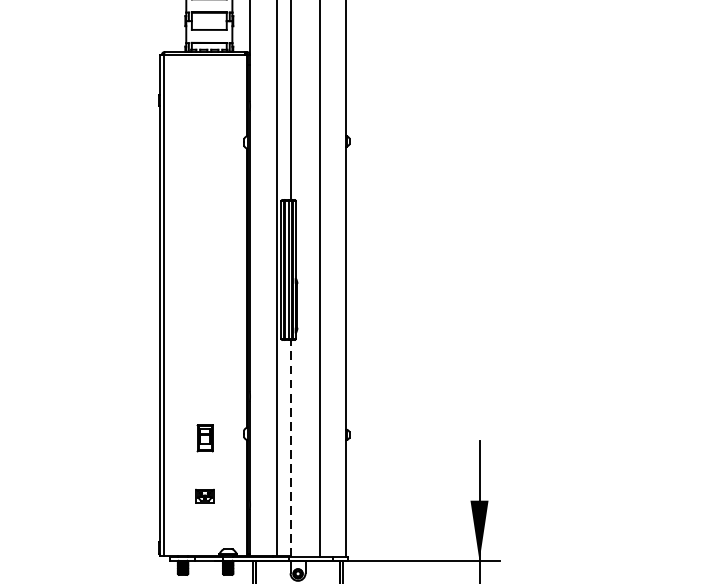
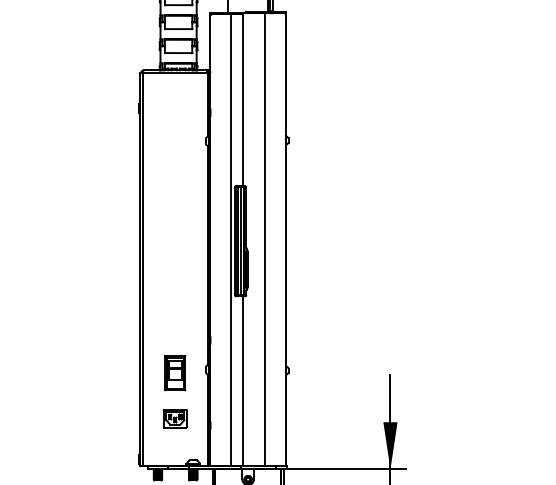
part: (205, 438) -> (175, 373), size x1.67
line: (290, 448) -> (242, 381), dashed -> solid
part: (204, 495) -> (174, 418), size x1.67

